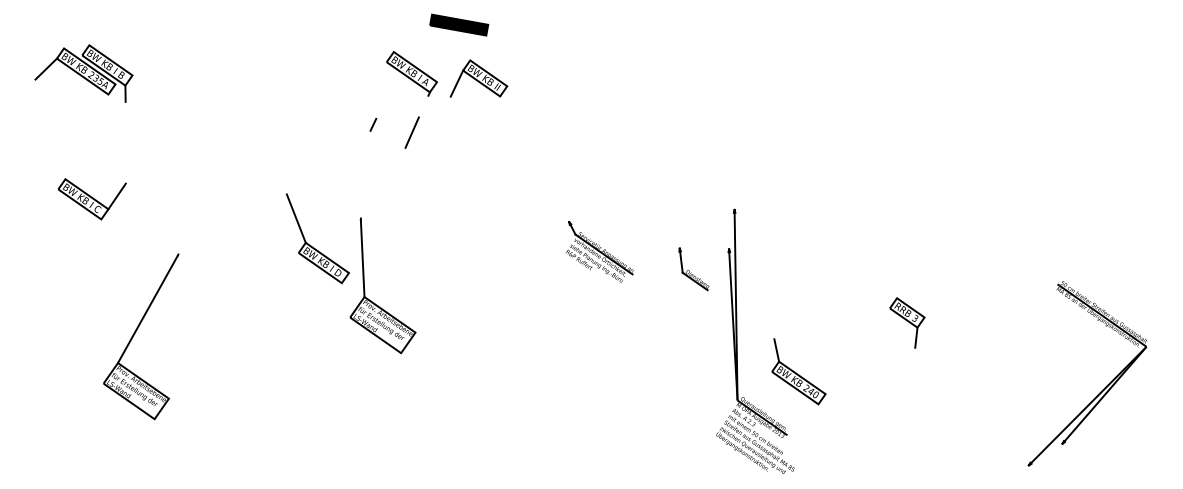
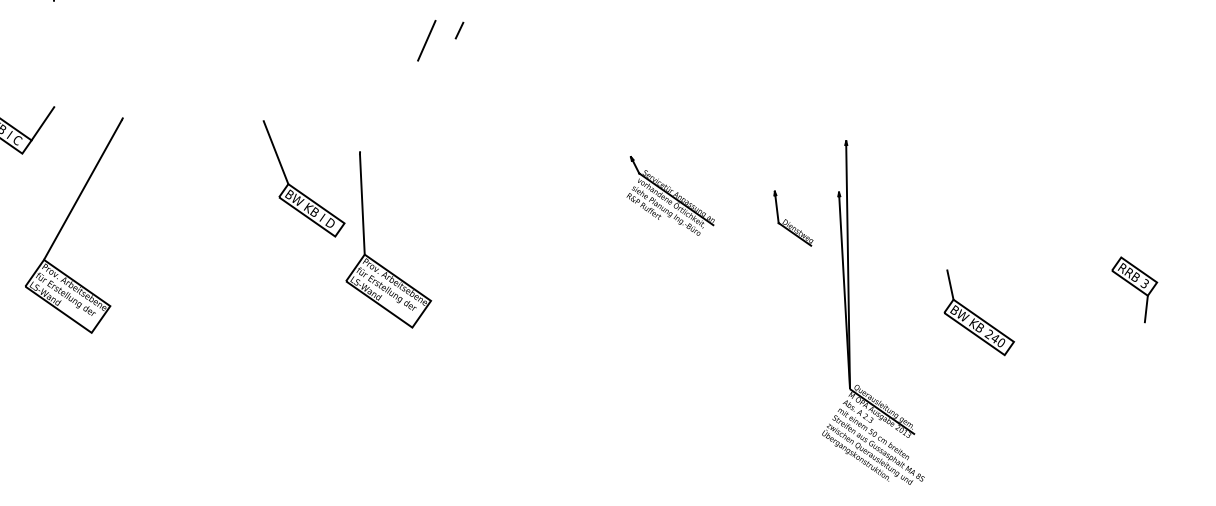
line: (373, 124) -> (459, 30), moved
part: (907, 322) -> (1134, 289), moved
part: (136, 332) -> (68, 220), moved
part: (798, 371) -> (978, 312), moved

